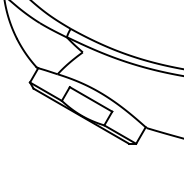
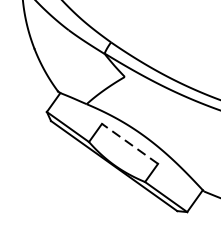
line: (90, 99) -> (129, 143), solid -> dashed

